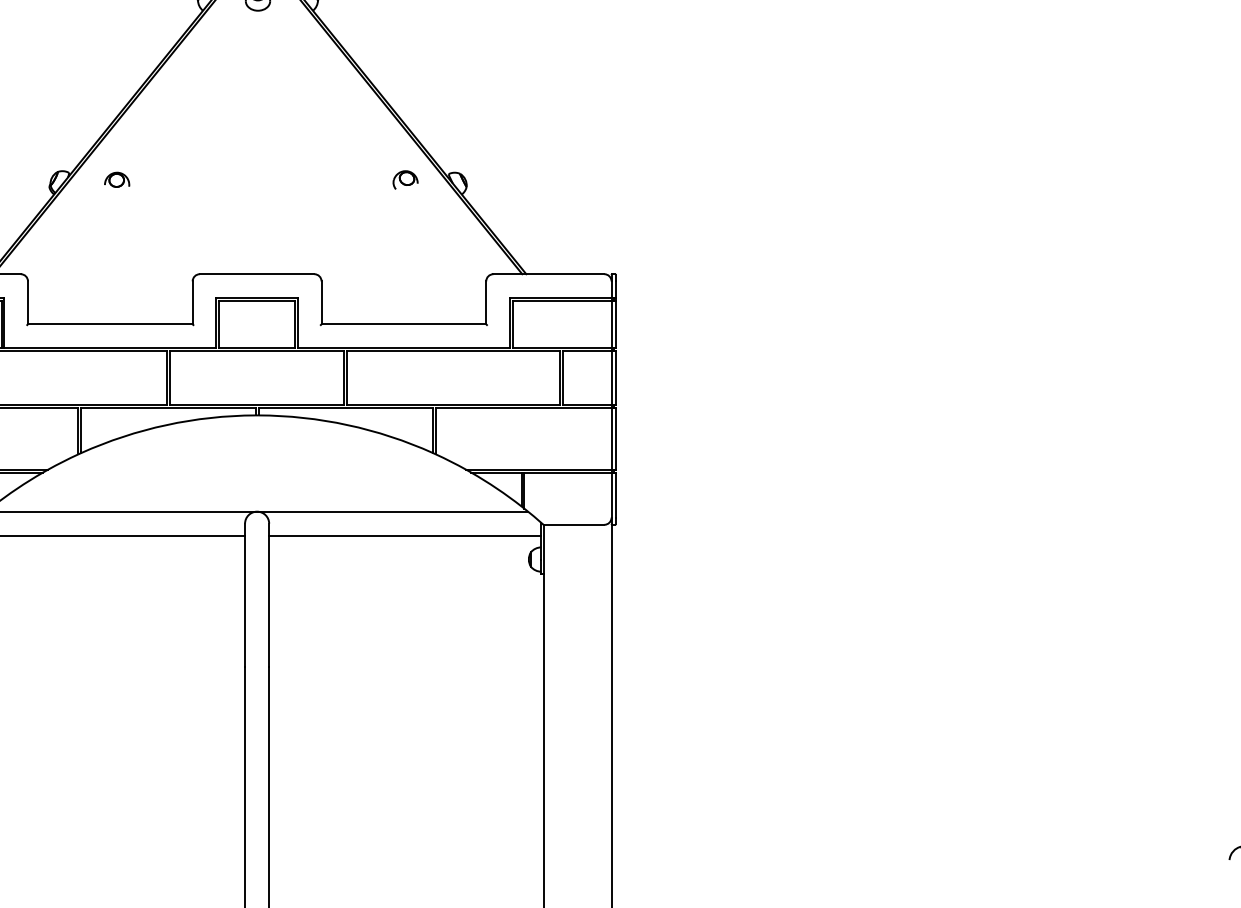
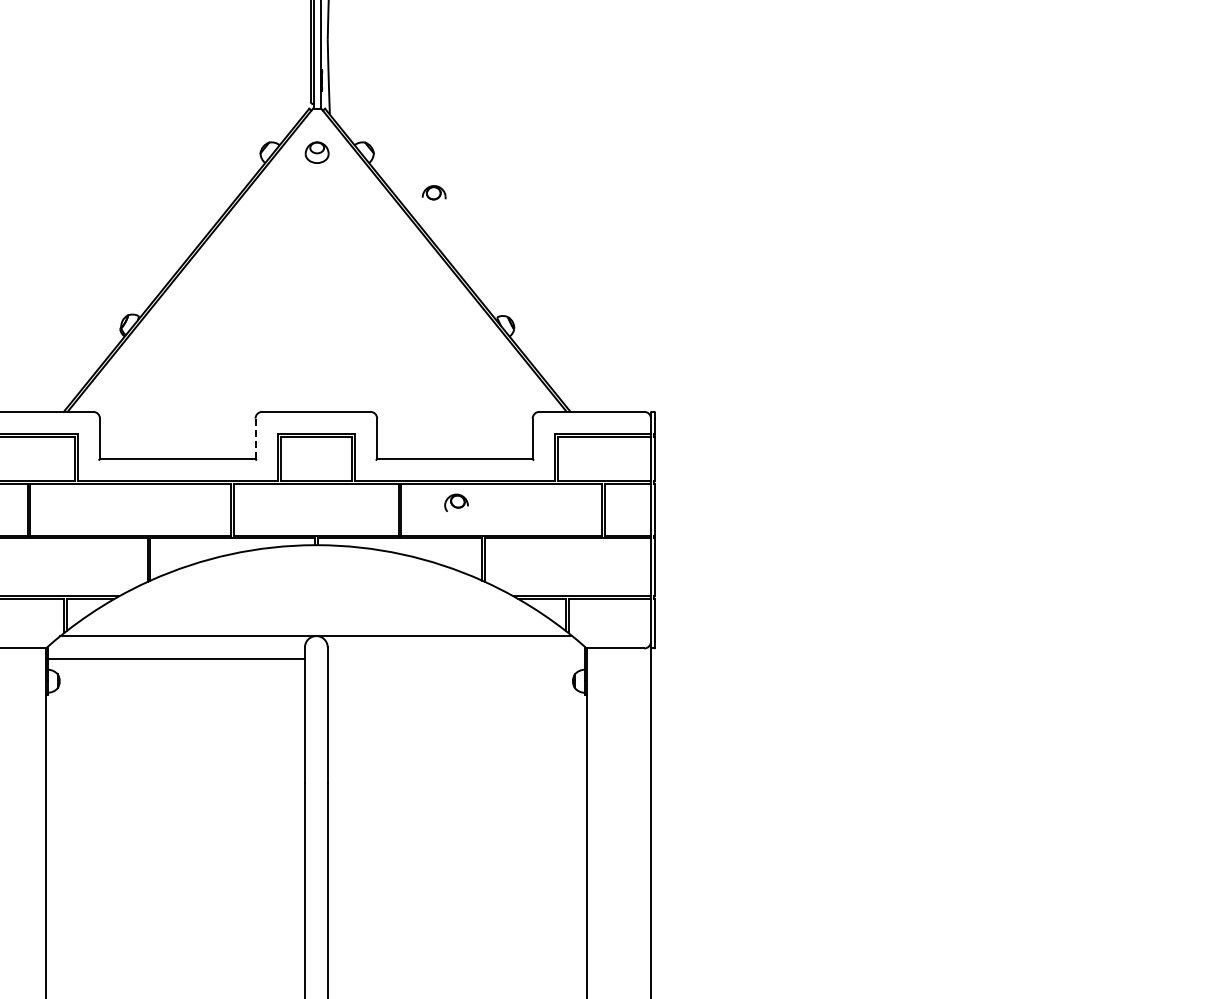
part: (116, 179) -> (433, 192), moved
part: (405, 179) -> (456, 502), moved
line: (192, 303) -> (255, 439), solid -> dashed
line: (404, 535) -> (455, 658), removed

